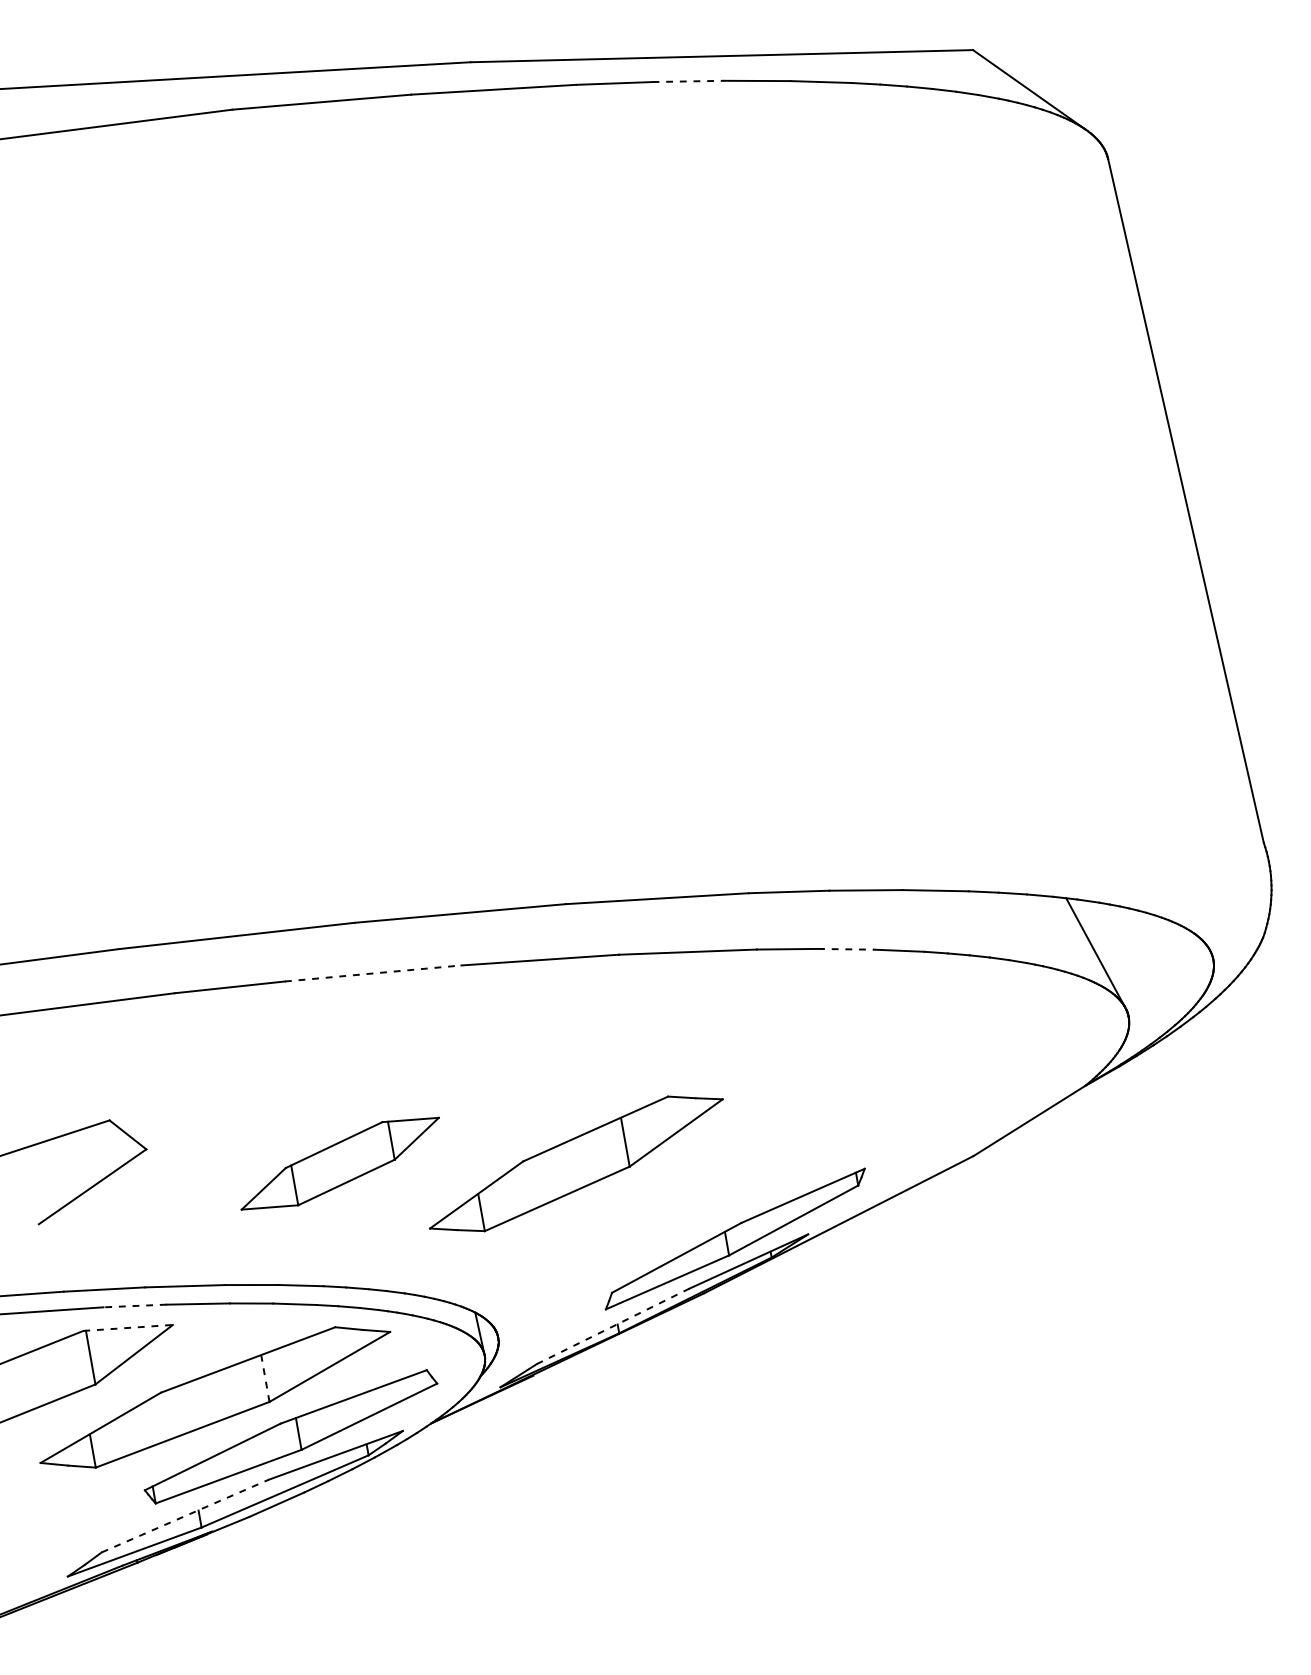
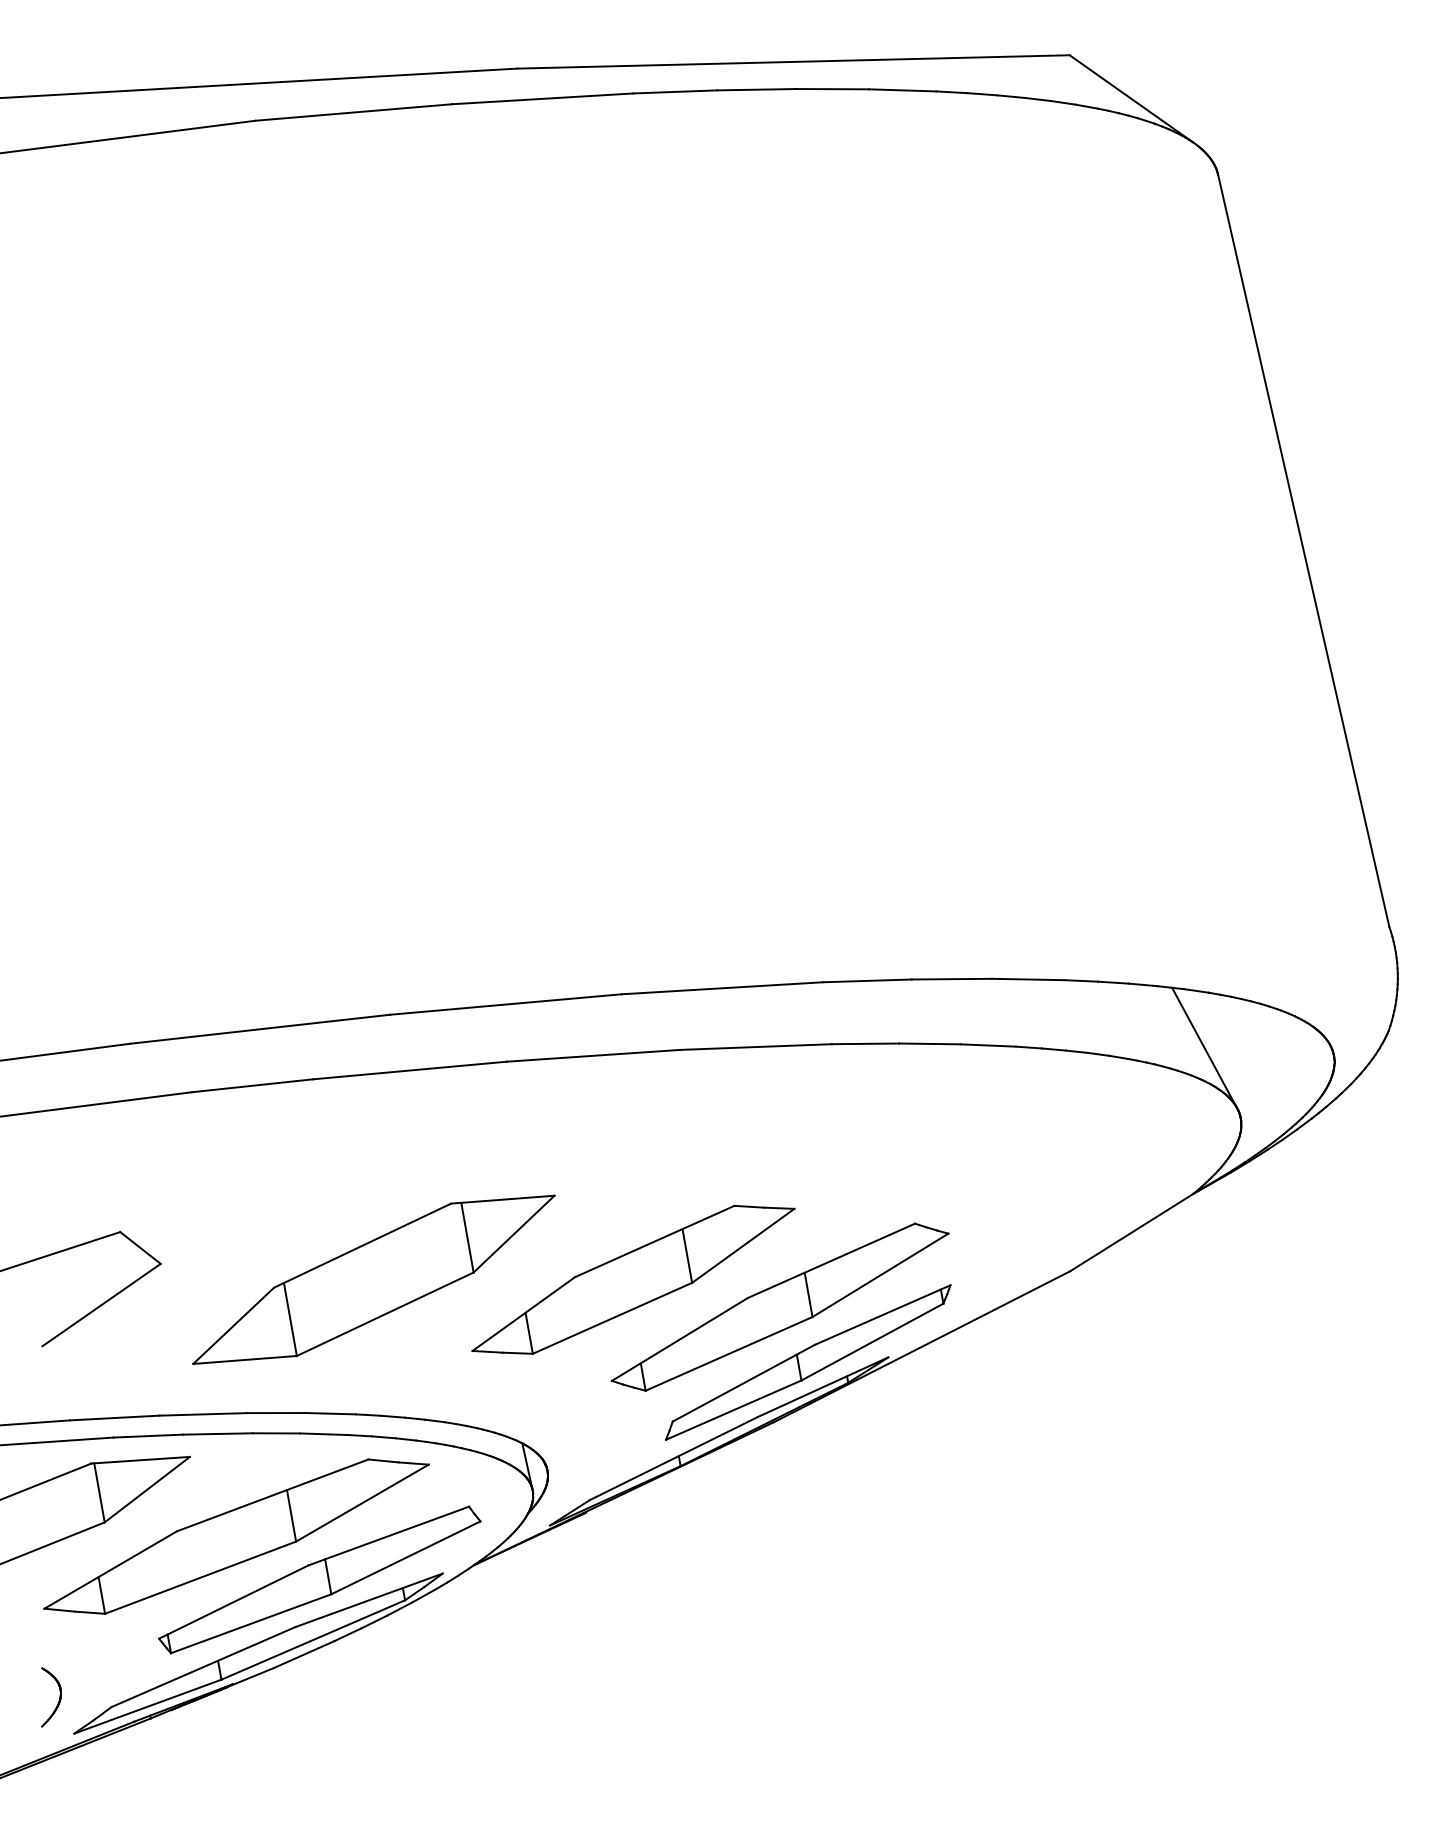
line: (689, 81) -> (757, 89), dashed -> solid
line: (846, 948) -> (930, 1043), dashed -> solid
line: (373, 973) -> (410, 1070), dashed -> solid
part: (339, 1163) -> (373, 1279), size x1.67
part: (709, 1188) -> (779, 1306), added
line: (135, 1306) -> (148, 1436), dashed -> solid
line: (612, 1326) -> (673, 1458), dashed -> solid
line: (128, 1328) -> (141, 1460), dashed -> solid
line: (265, 1378) -> (291, 1515), dashed -> solid
line: (186, 1515) -> (204, 1666), dashed -> solid
part: (53, 1546) -> (58, 1700), added

